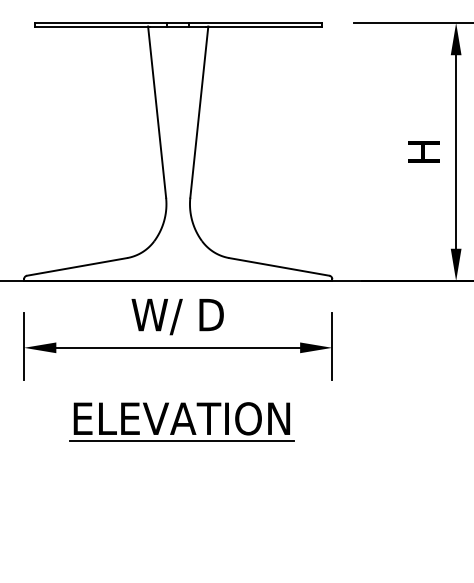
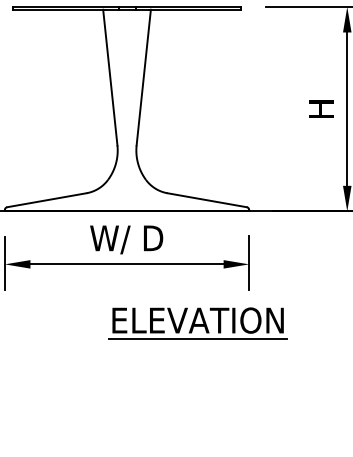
part: (181, 421) -> (197, 322), moved

